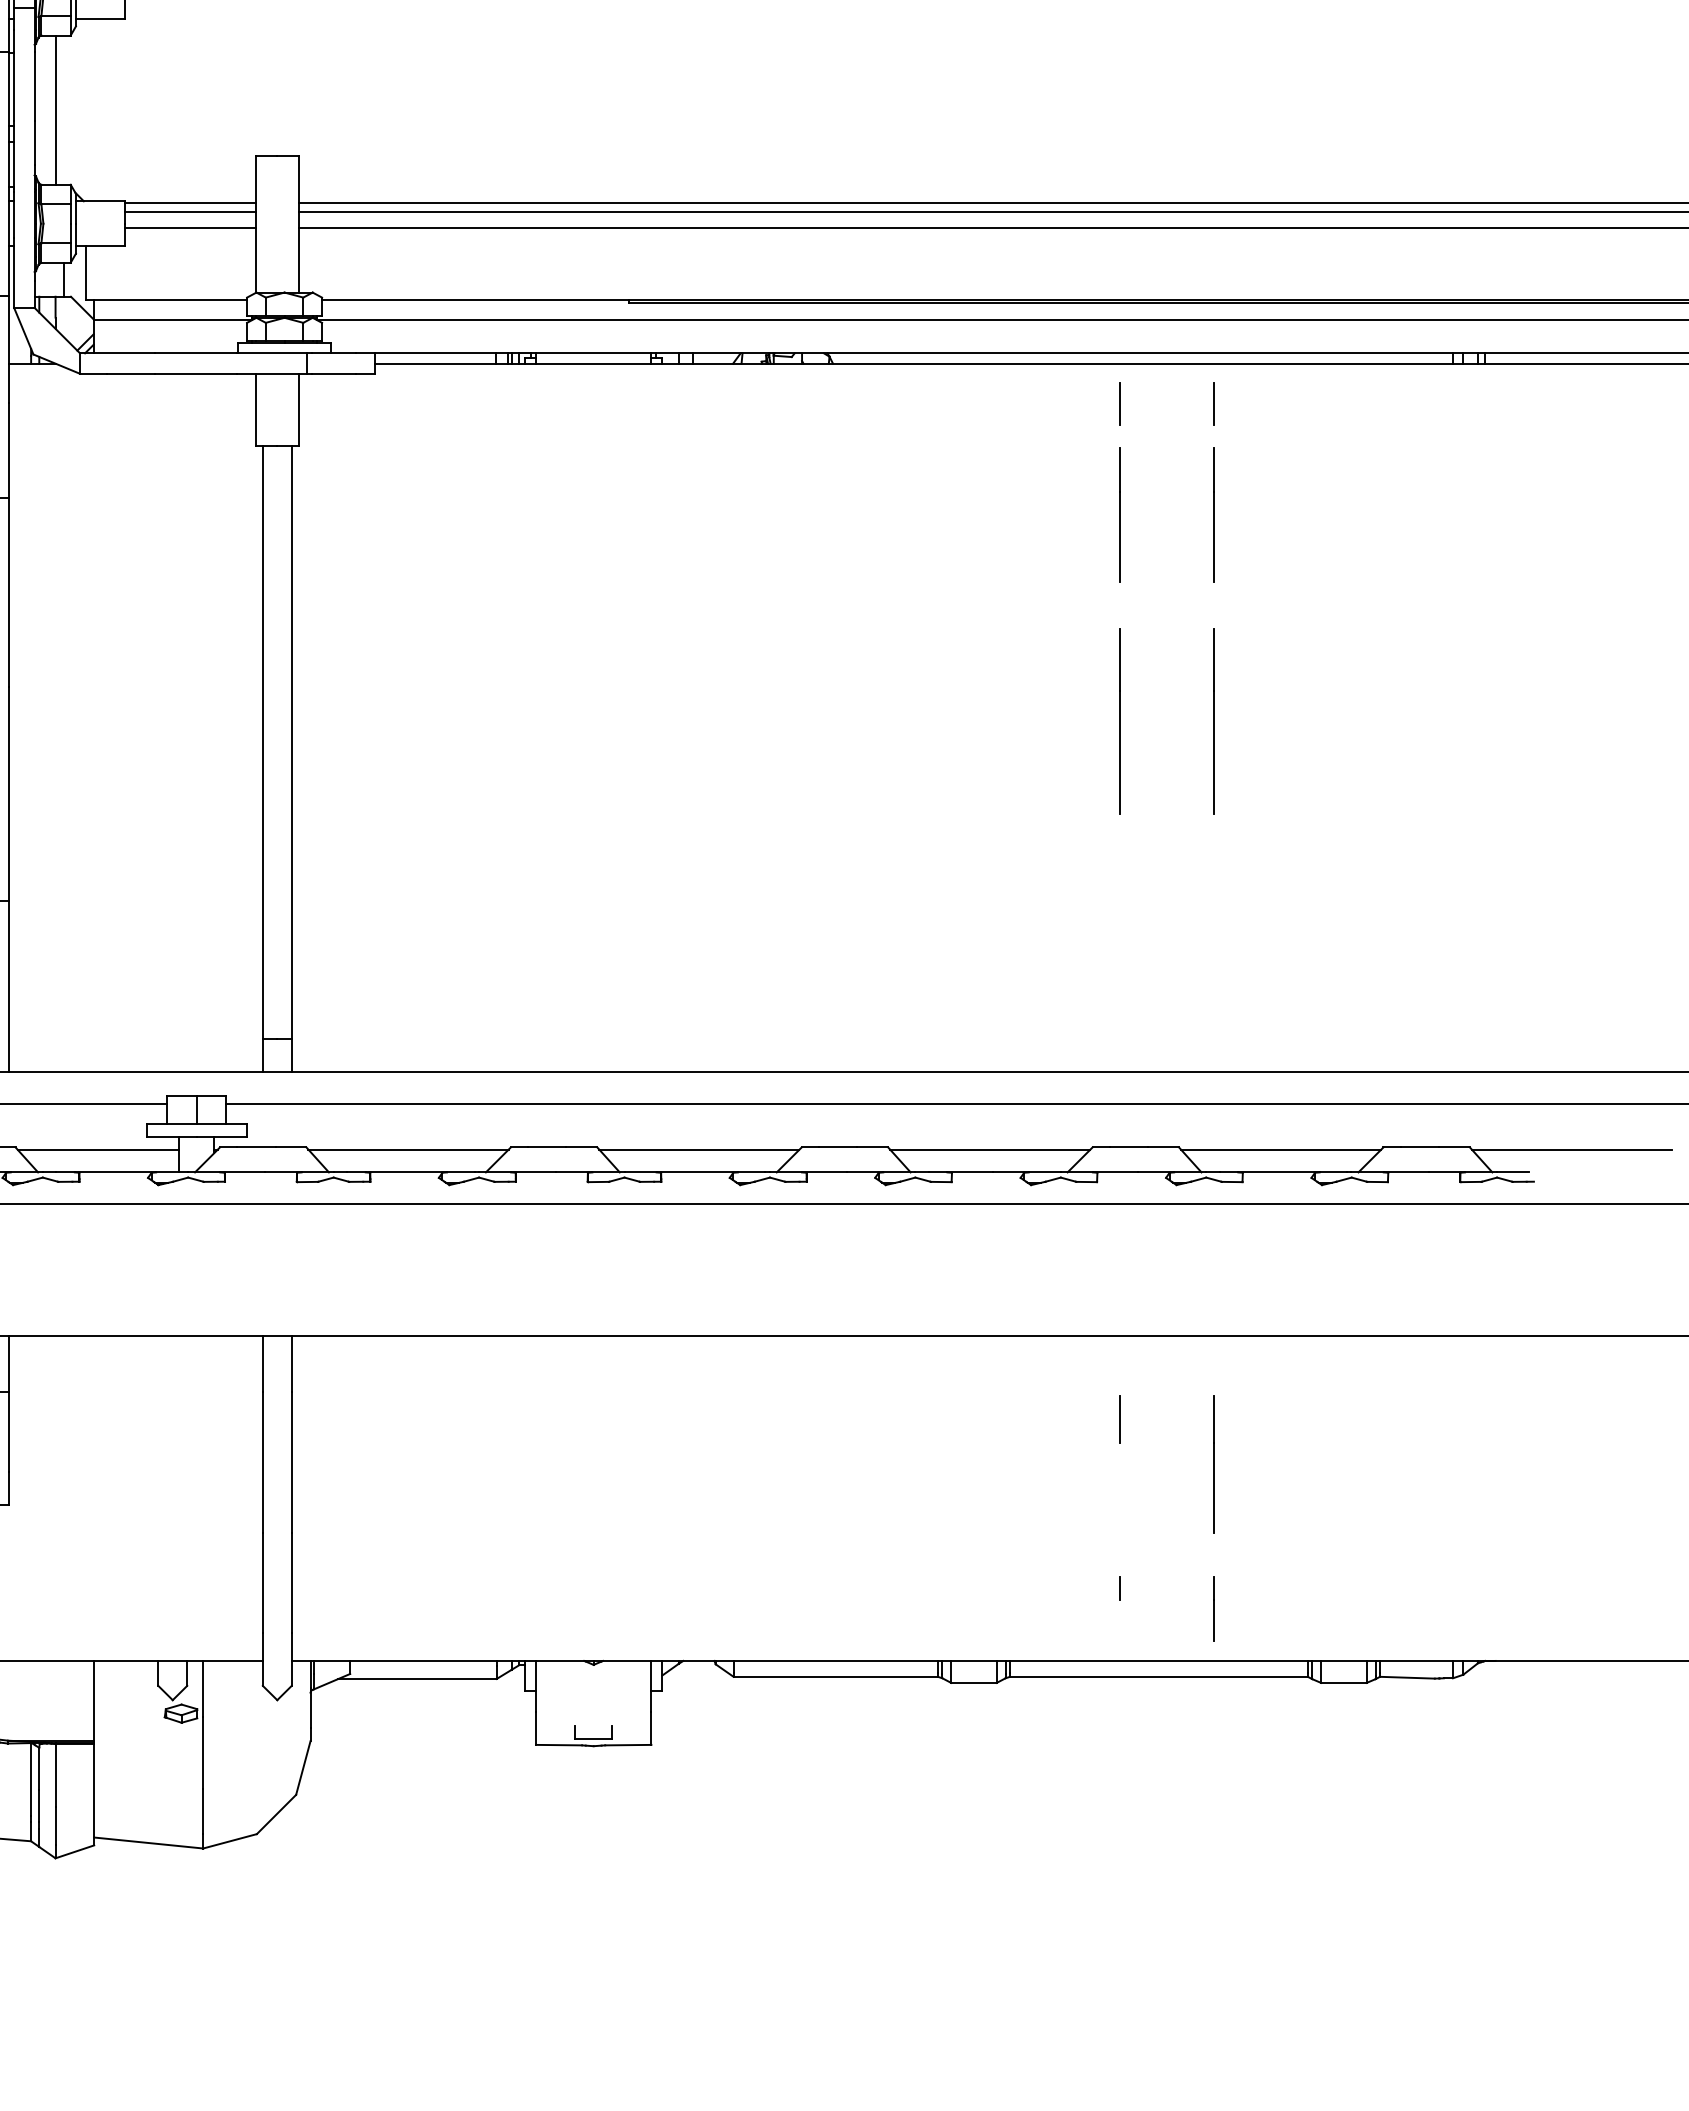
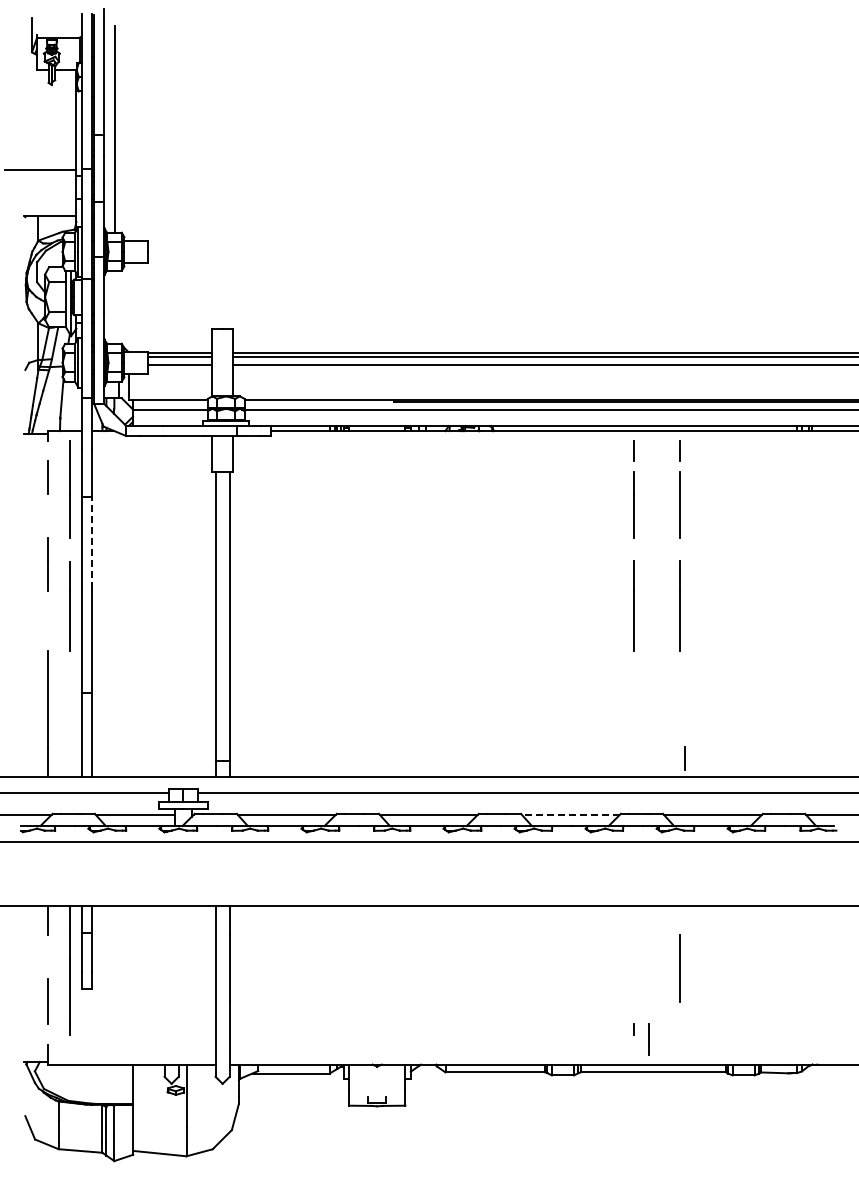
line: (55, 108) -> (114, 306), removed
line: (8, 591) -> (91, 542), solid -> dashed
line: (989, 1148) -> (570, 814), solid -> dashed
line: (1118, 1418) -> (684, 758), moved
line: (1212, 1609) -> (648, 1039), moved

